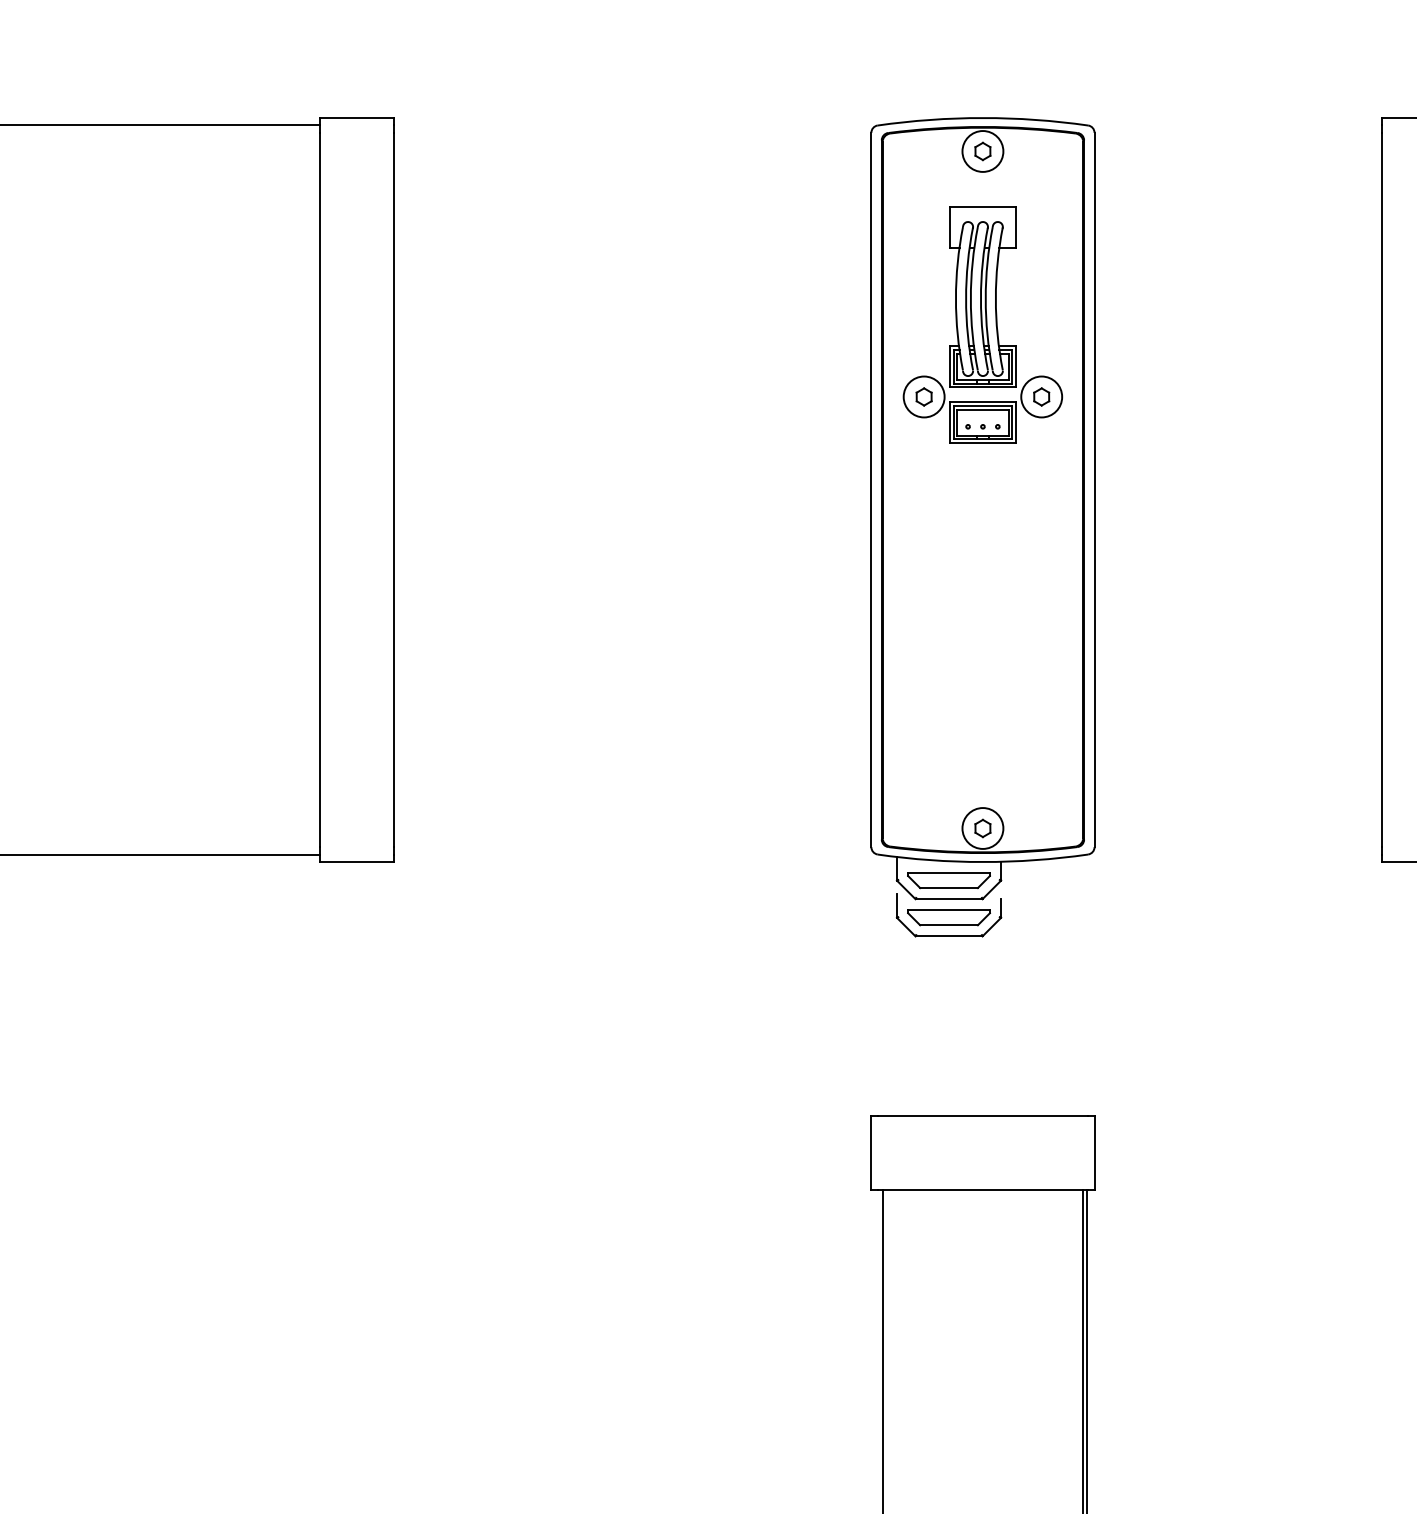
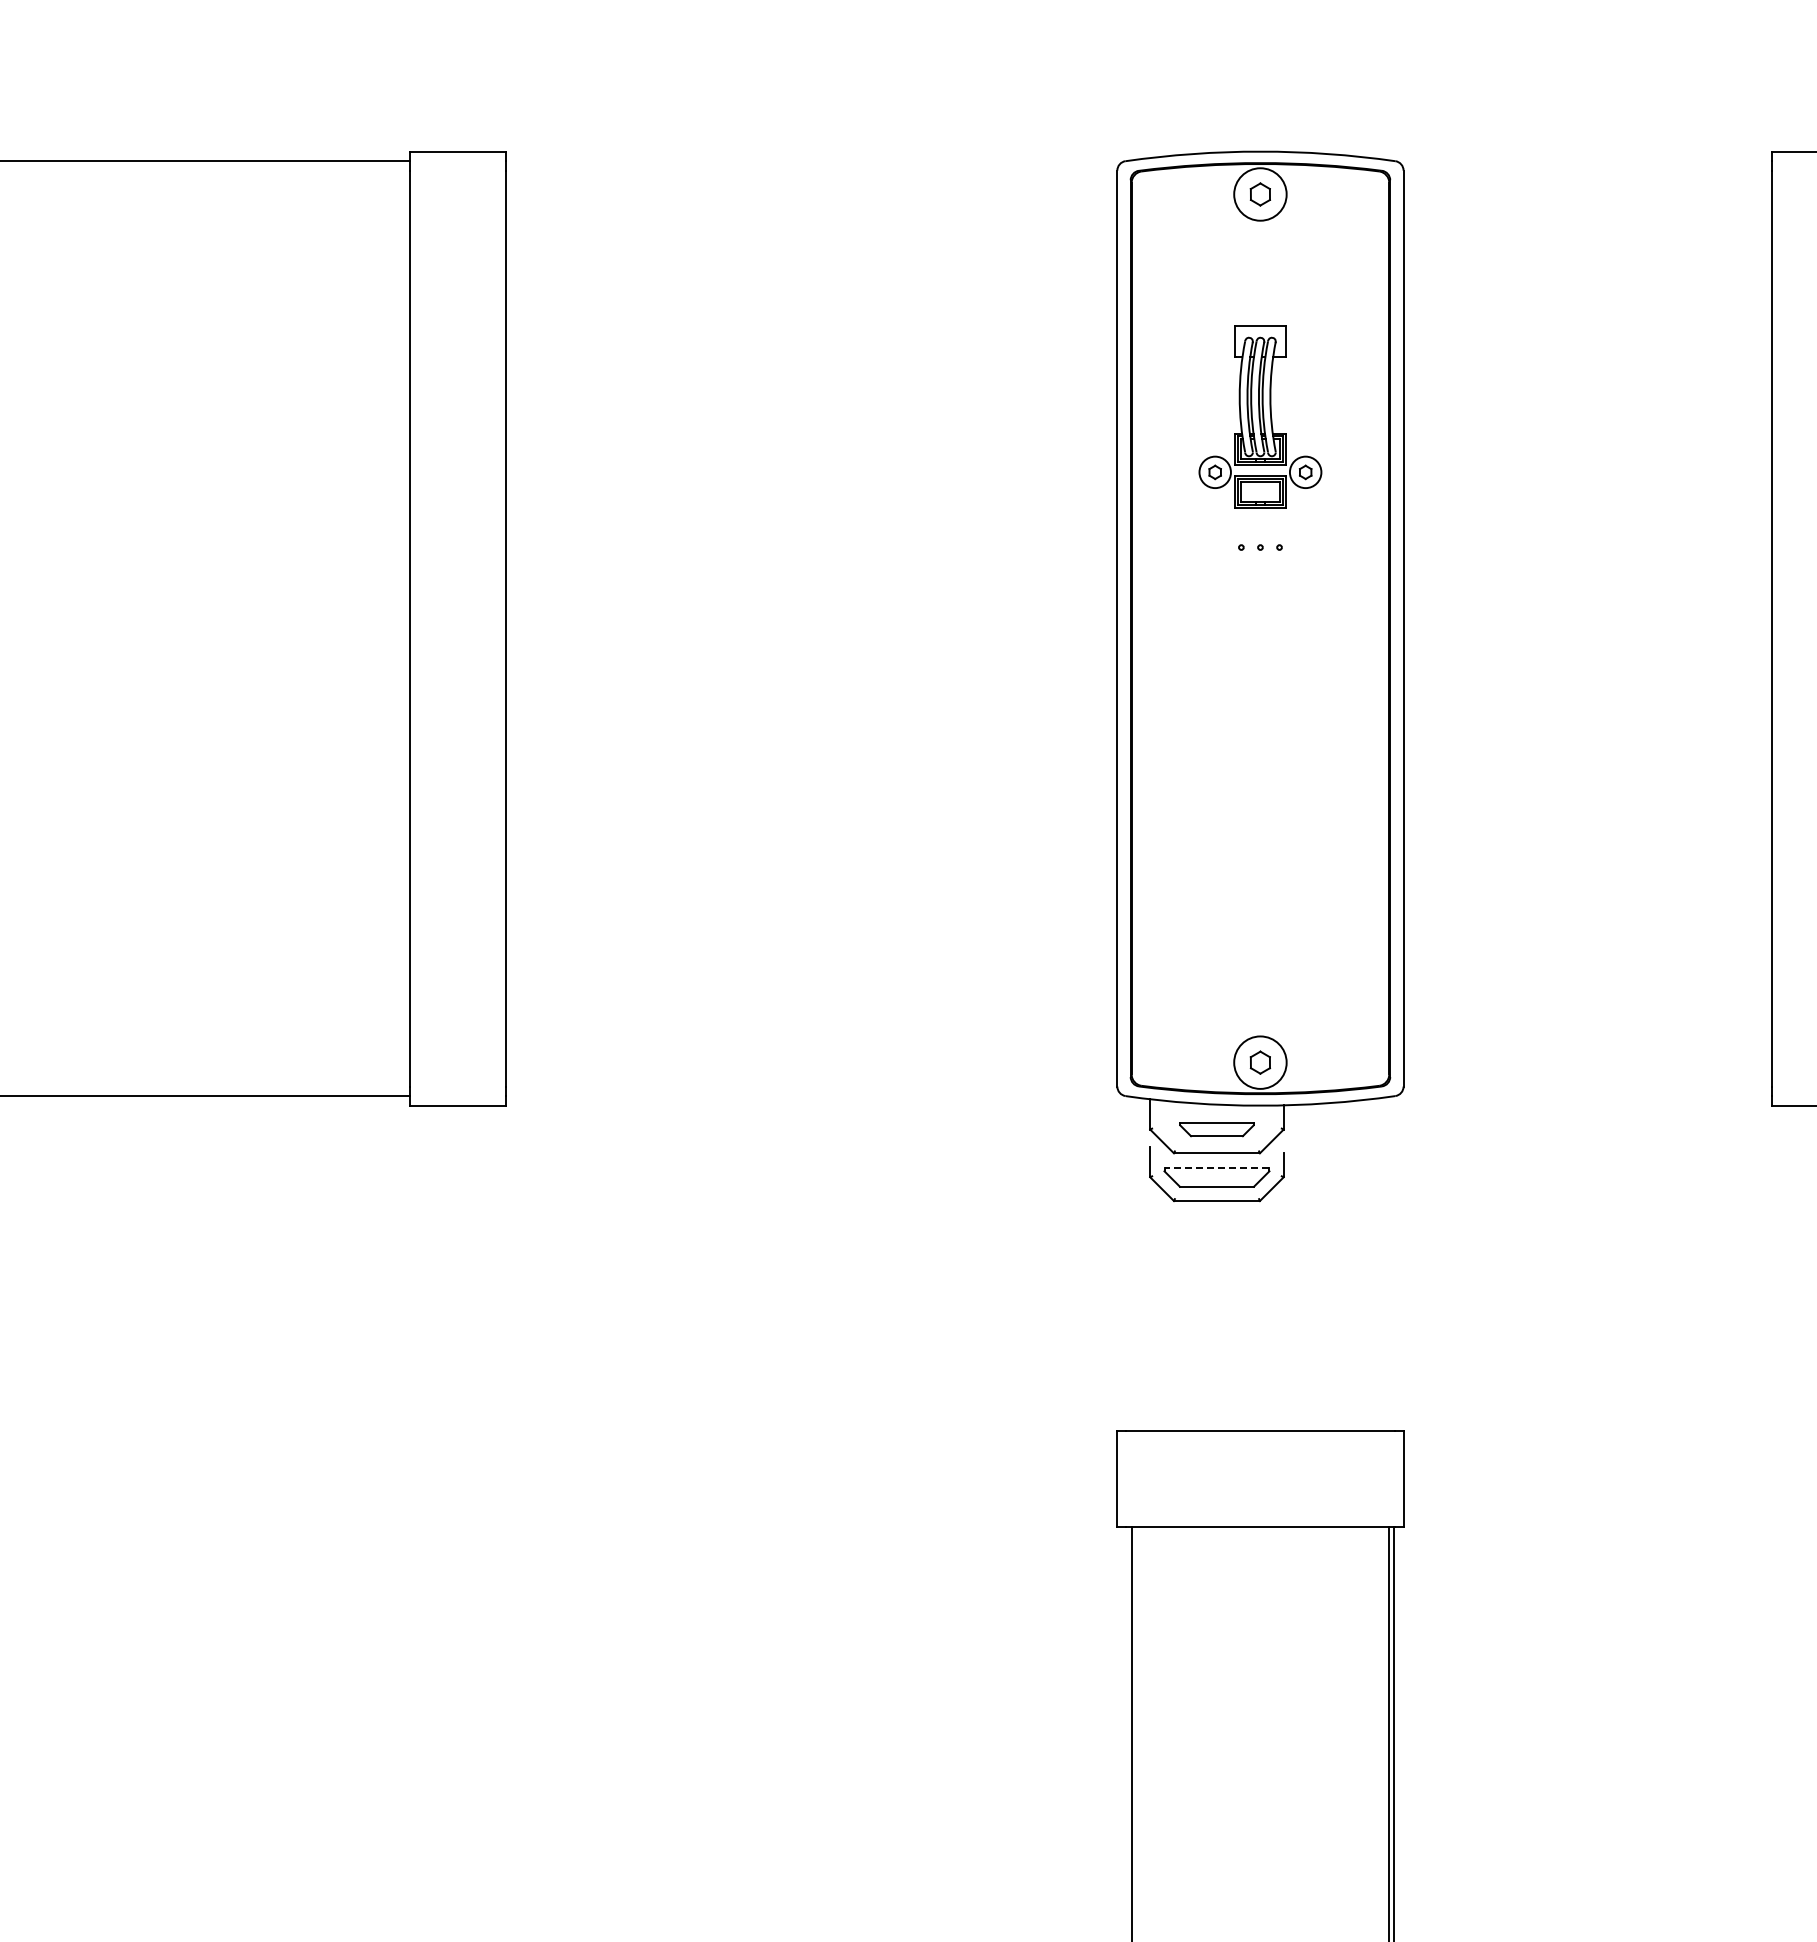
part: (982, 324) -> (1260, 416), size x0.6
part: (948, 880) -> (1216, 1129), size x0.7
line: (948, 910) -> (1216, 1167), solid -> dashed

